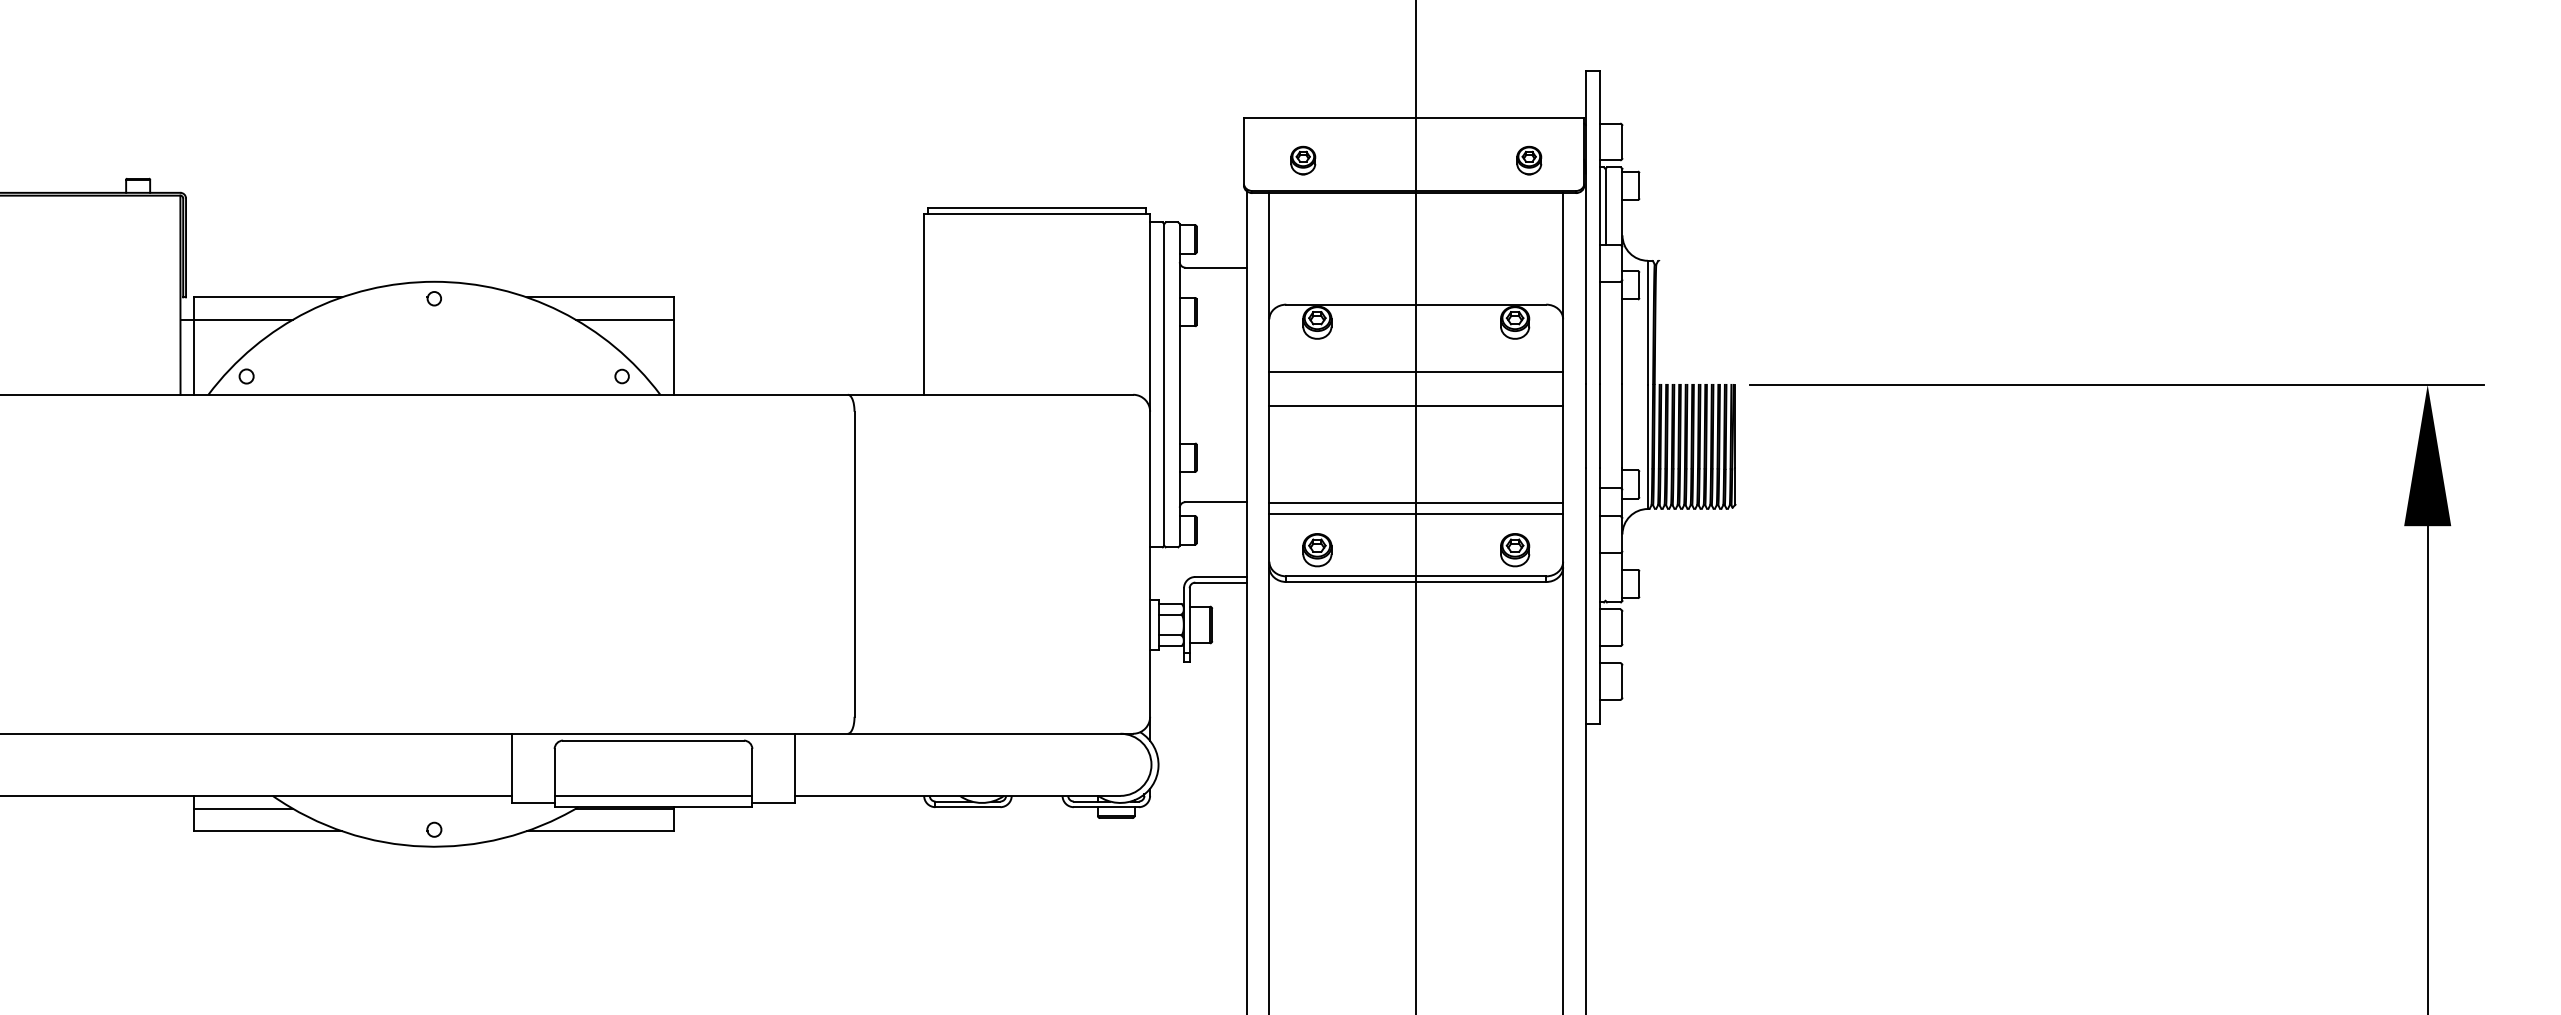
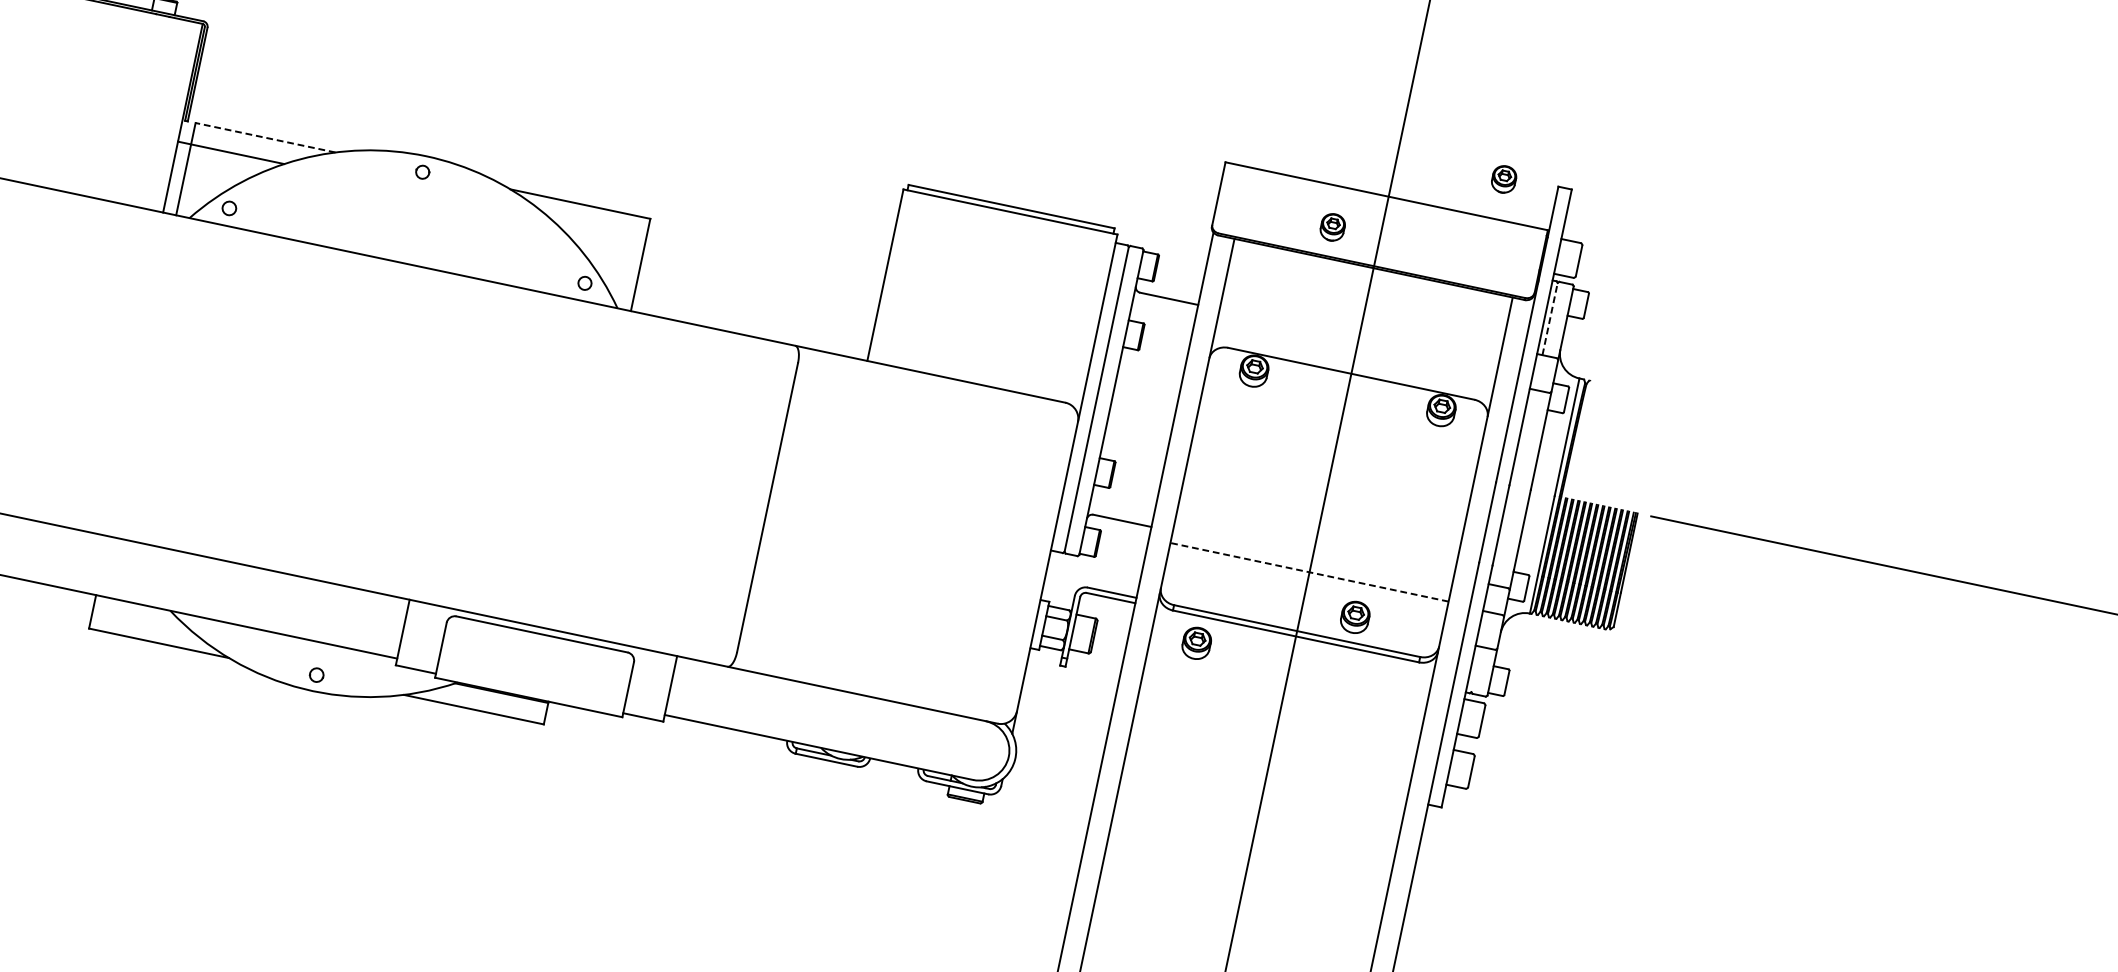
part: (1303, 160) -> (1333, 227), moved
part: (1529, 160) -> (1504, 179), moved
line: (1605, 206) -> (1550, 318), solid -> dashed
line: (268, 297) -> (265, 137), solid -> dashed
line: (625, 319) -> (599, 230), removed
line: (1416, 372) -> (1338, 438), removed
line: (1416, 406) -> (1331, 470), removed
line: (1416, 502) -> (1312, 561), removed
line: (1416, 514) -> (1309, 572), solid -> dashed
part: (1317, 550) -> (1196, 643), moved
part: (1515, 550) -> (1355, 617), moved
line: (653, 795) -> (531, 686), removed
line: (243, 808) -> (140, 616), removed

